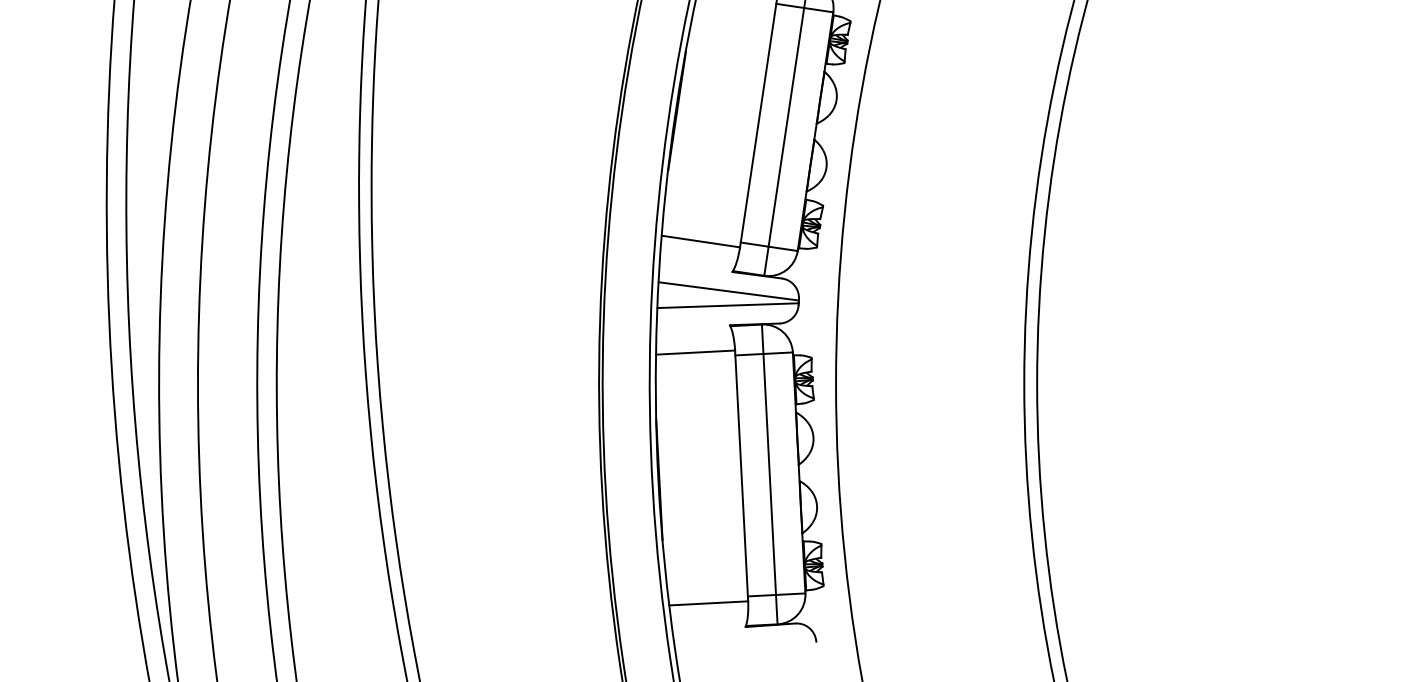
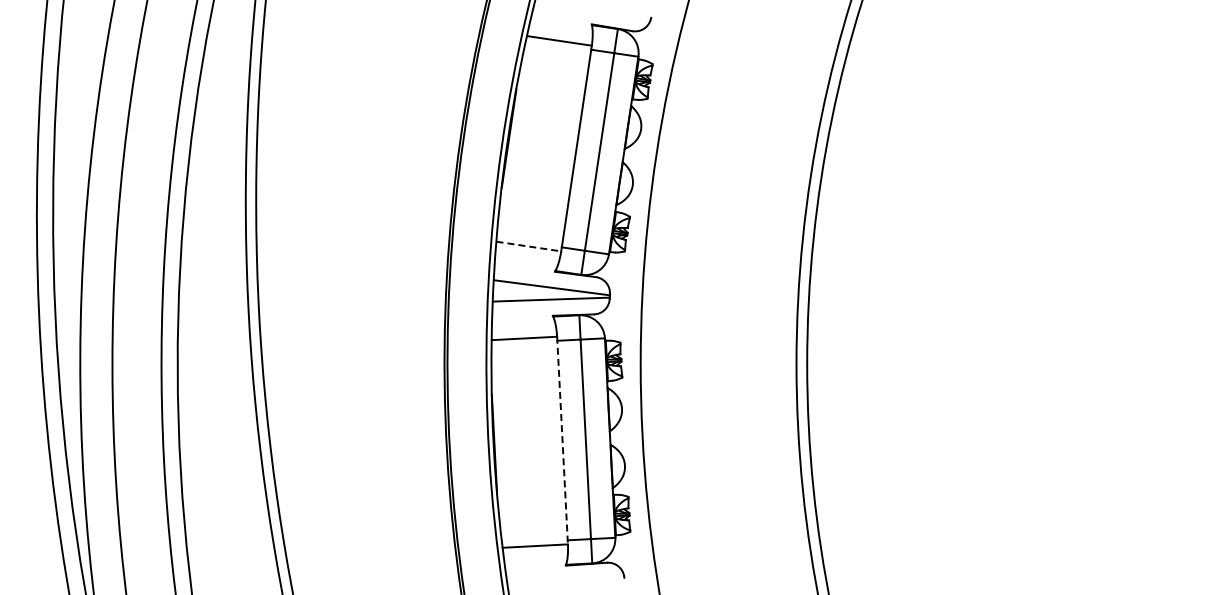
line: (700, 241) -> (528, 246), solid -> dashed
line: (741, 475) -> (562, 440), solid -> dashed

